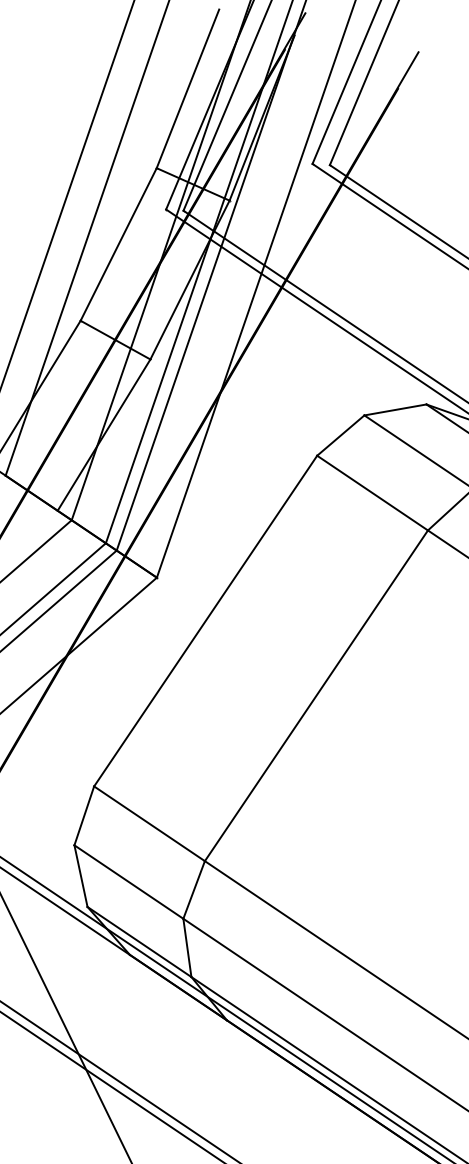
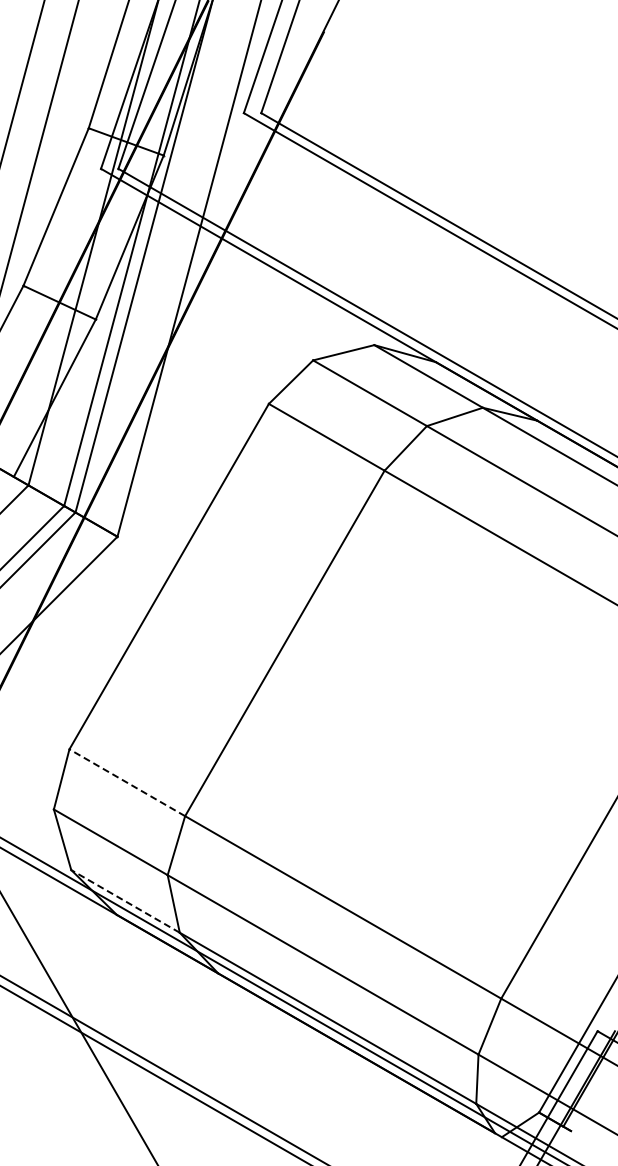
line: (149, 823) -> (127, 782), solid -> dashed
line: (139, 942) -> (125, 901), solid -> dashed

